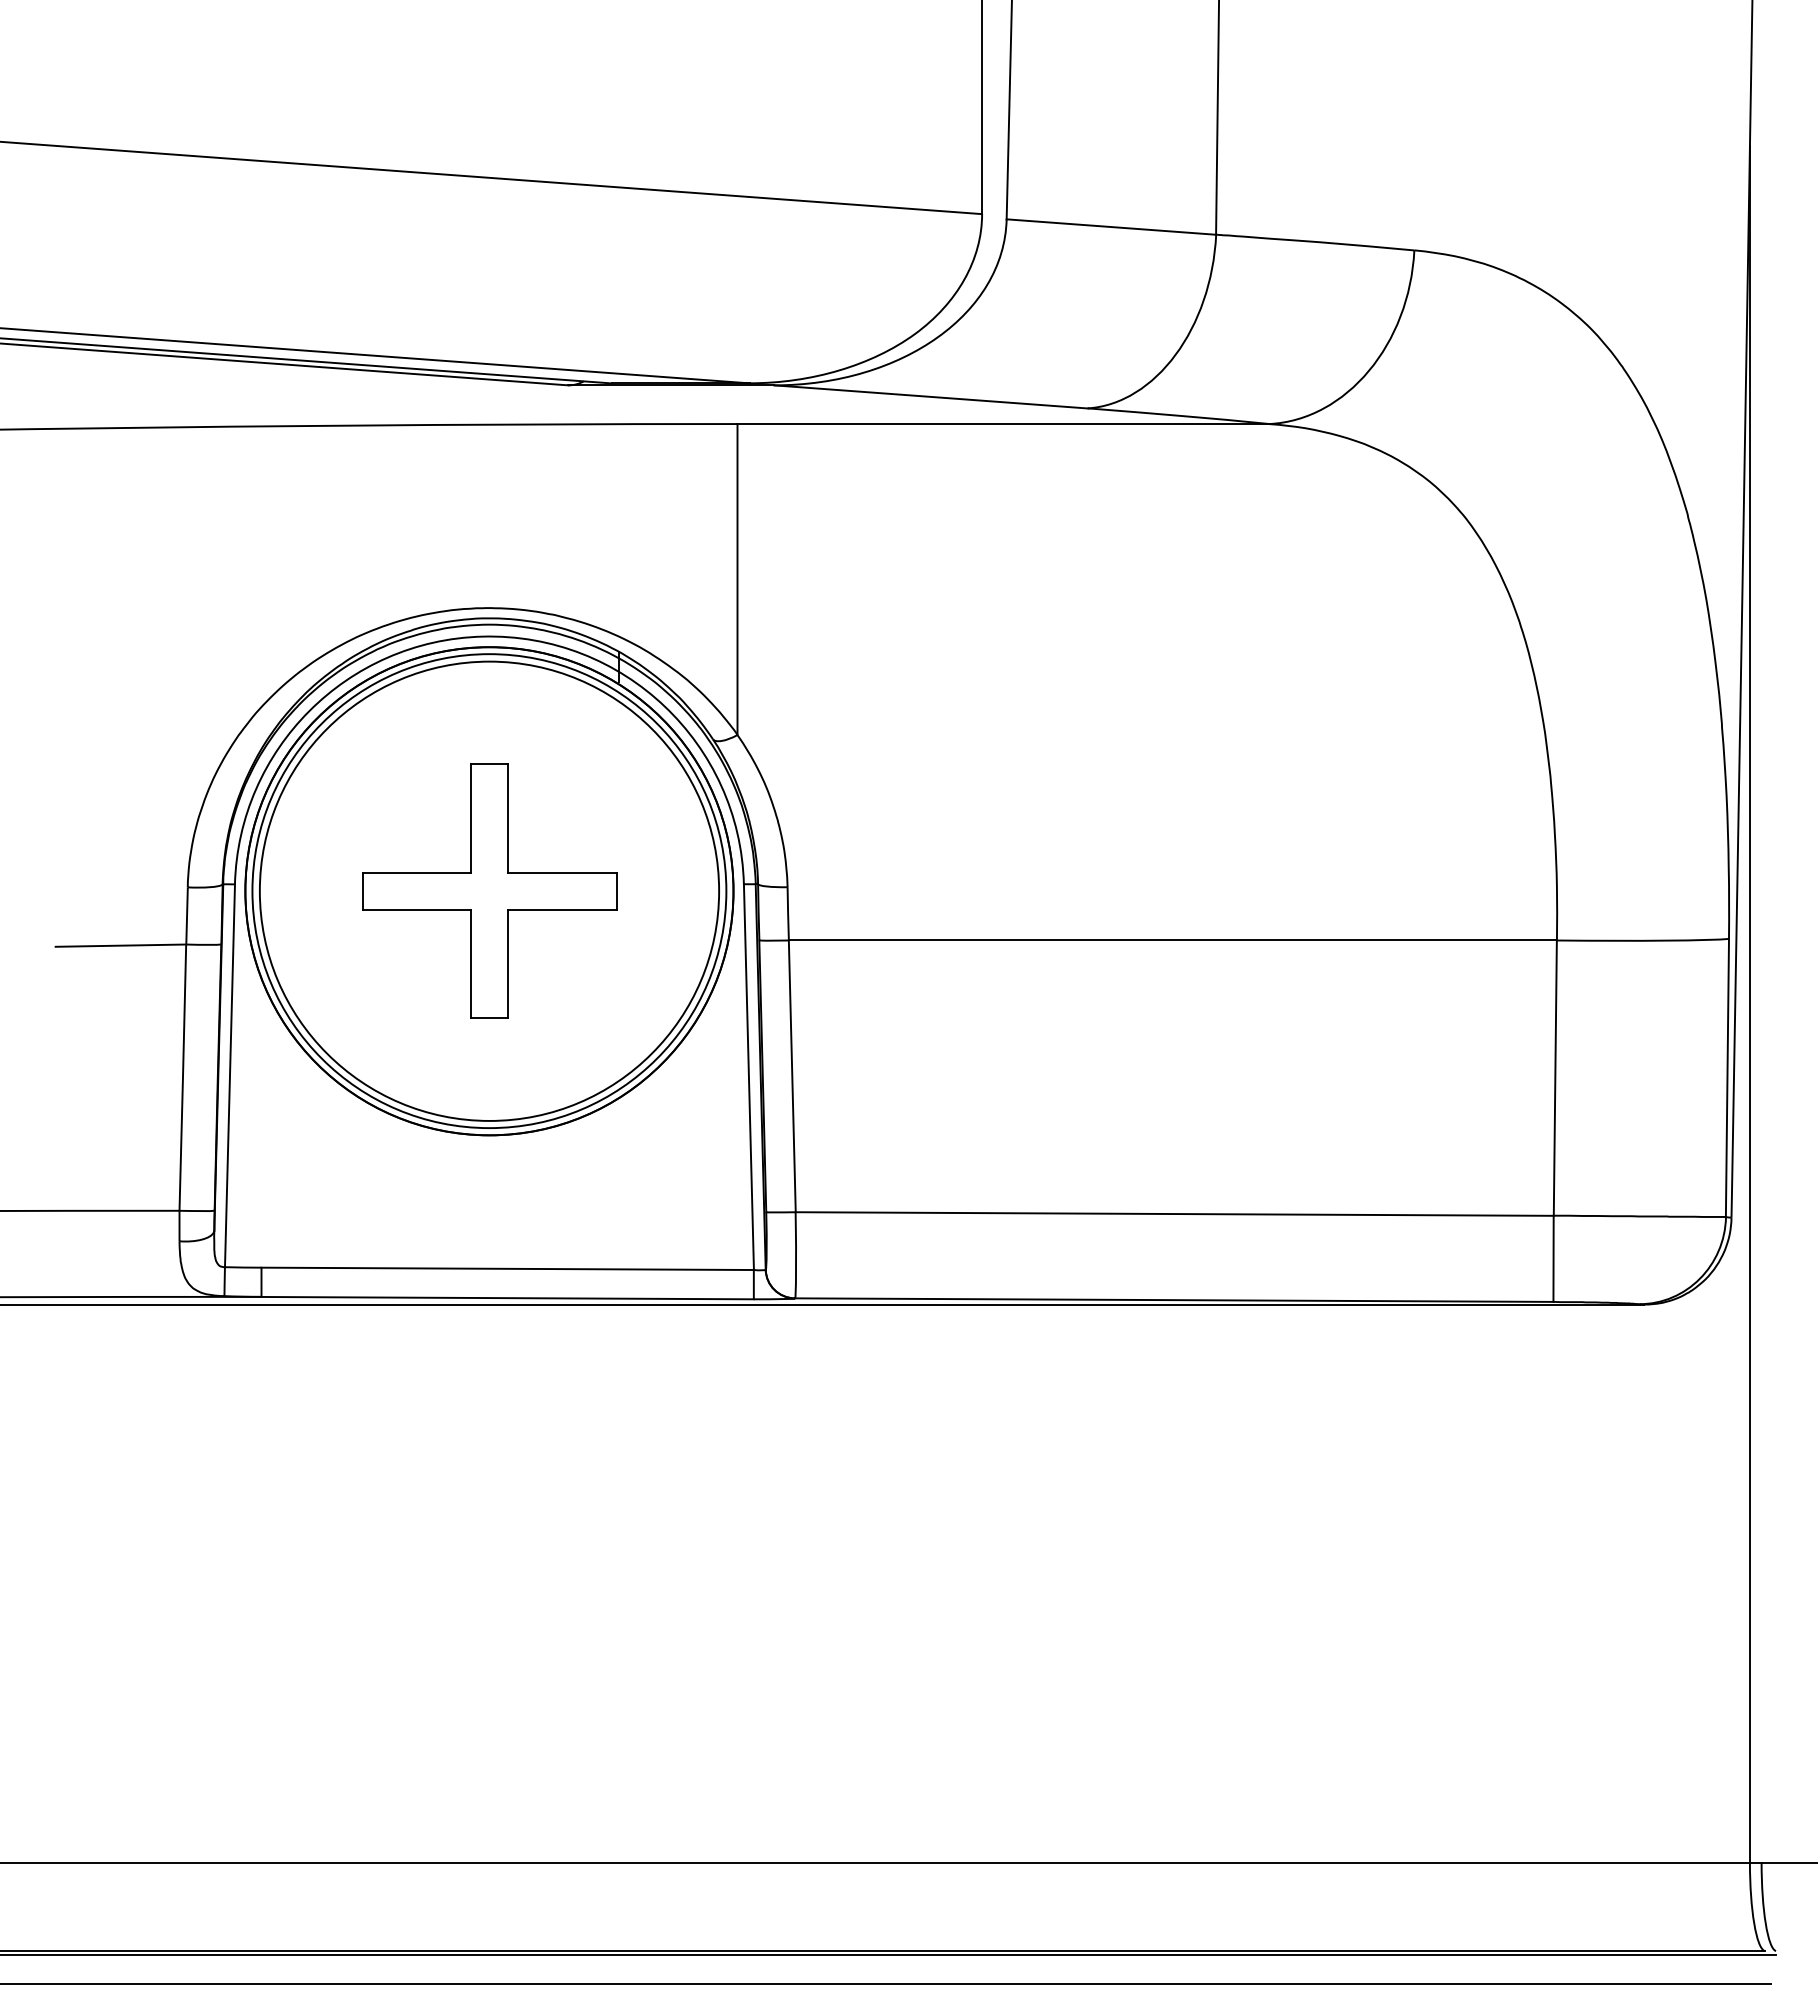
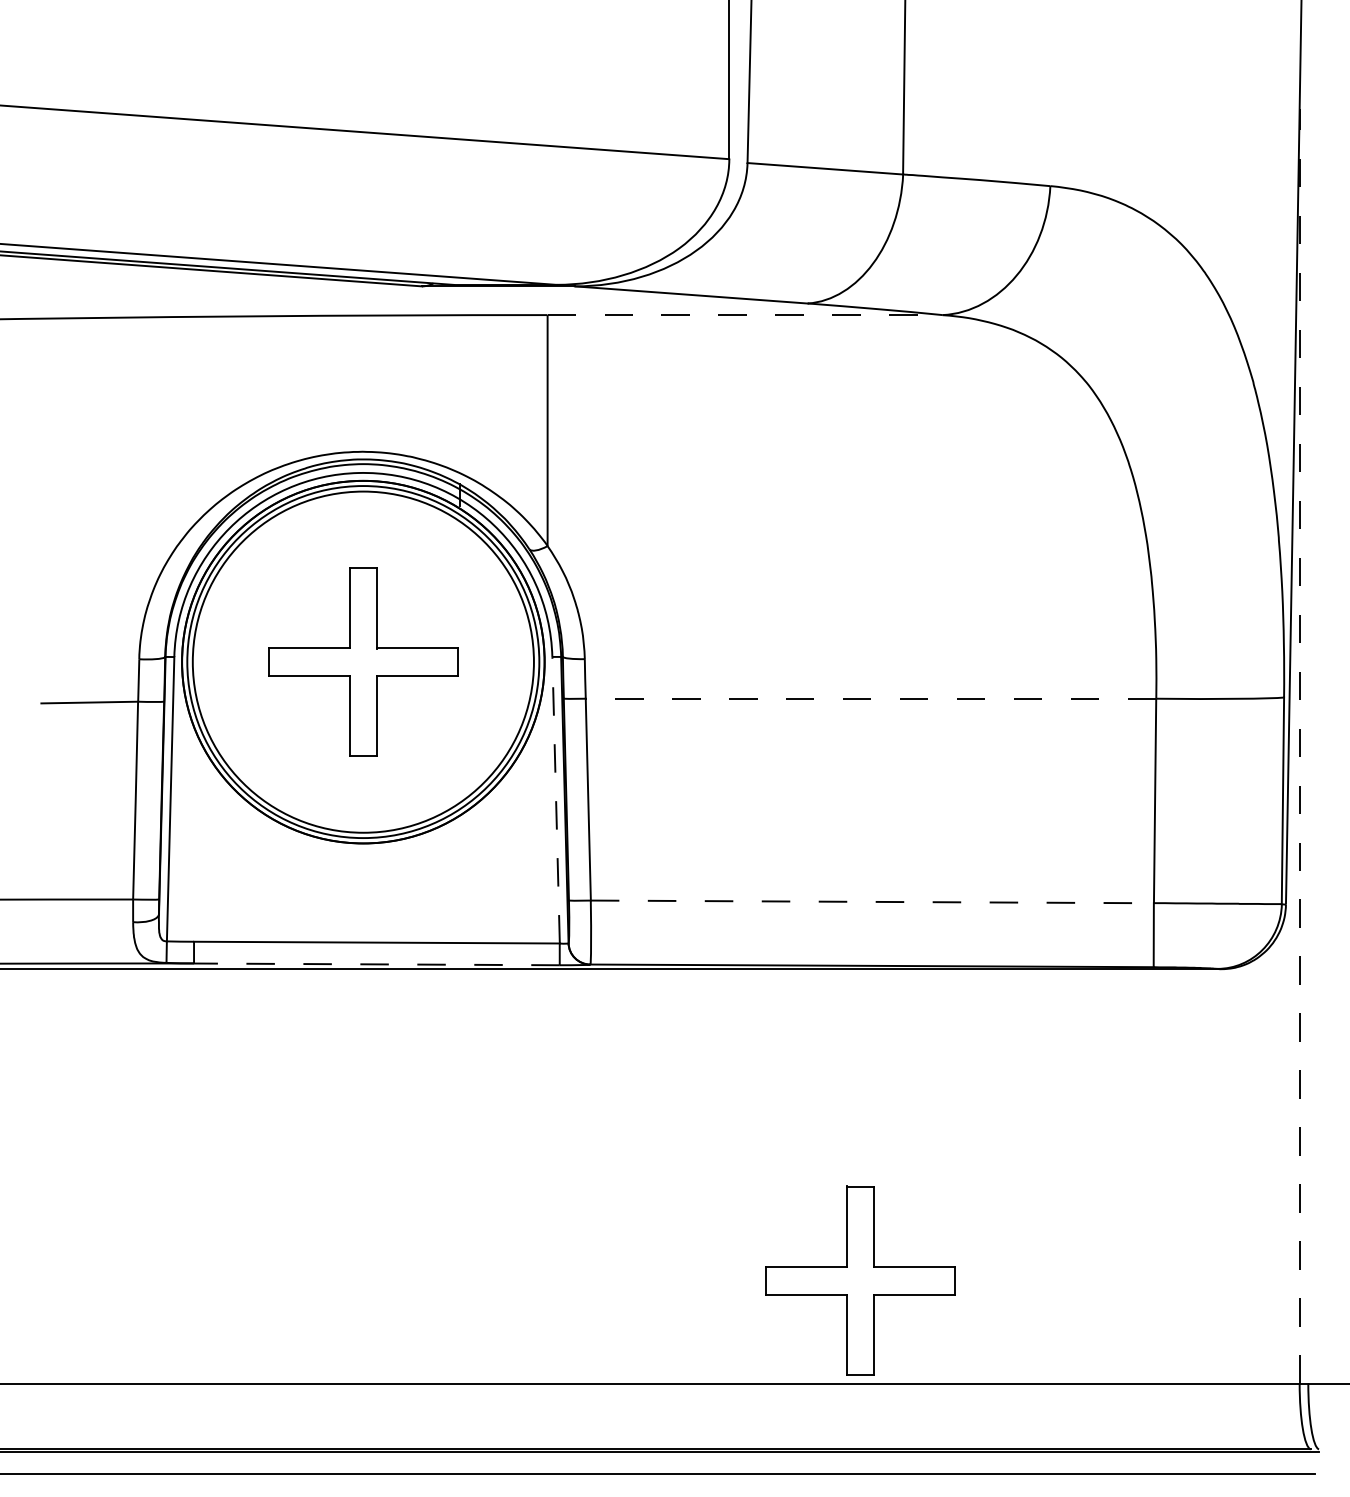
line: (1003, 424) -> (745, 315), solid -> dashed
line: (1172, 940) -> (870, 698), solid -> dashed
line: (1749, 1004) -> (1299, 746), solid -> dashed
line: (748, 1077) -> (555, 800), solid -> dashed
line: (1174, 1214) -> (872, 902), solid -> dashed
line: (507, 1298) -> (376, 964), solid -> dashed
part: (1158, 1723) -> (860, 1280), added

